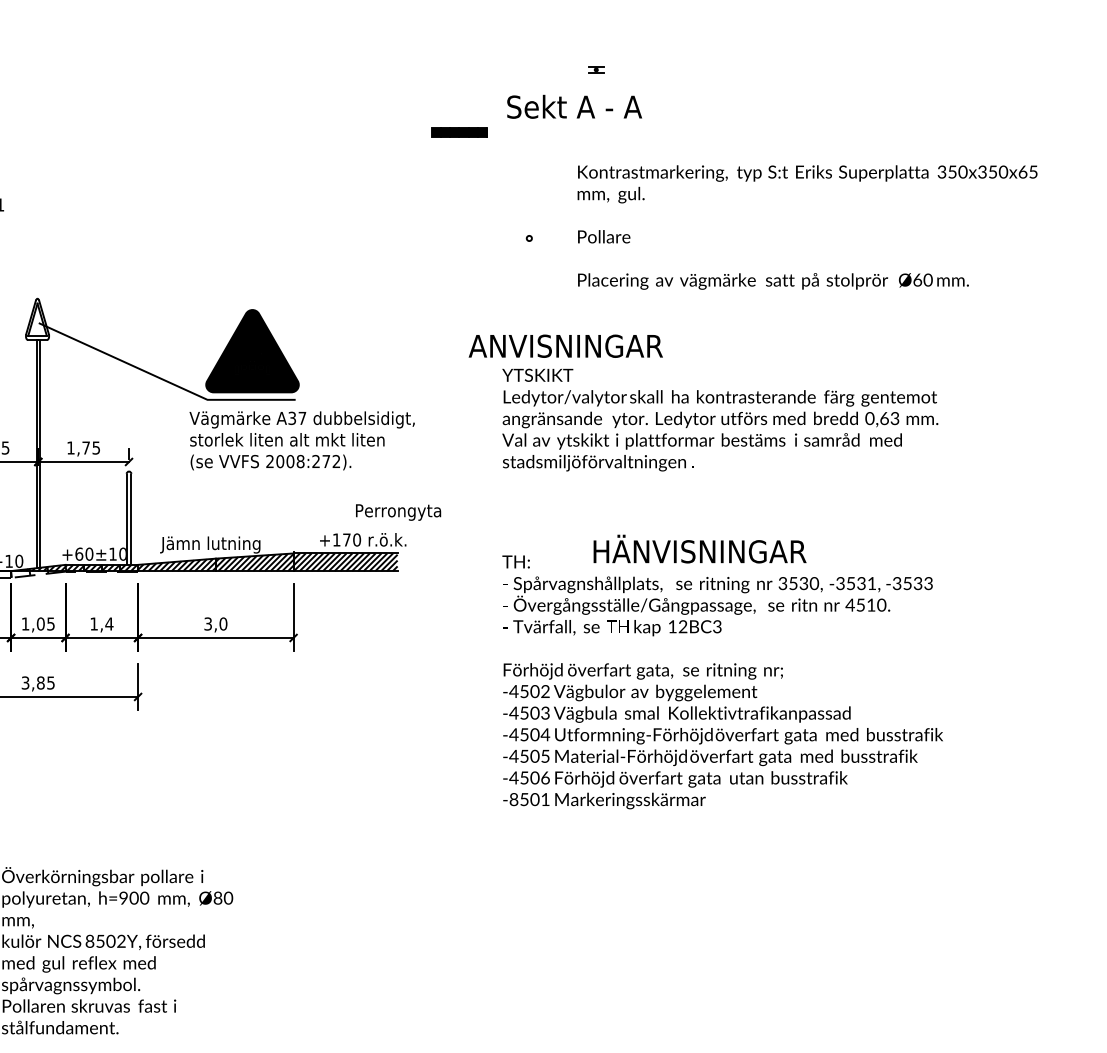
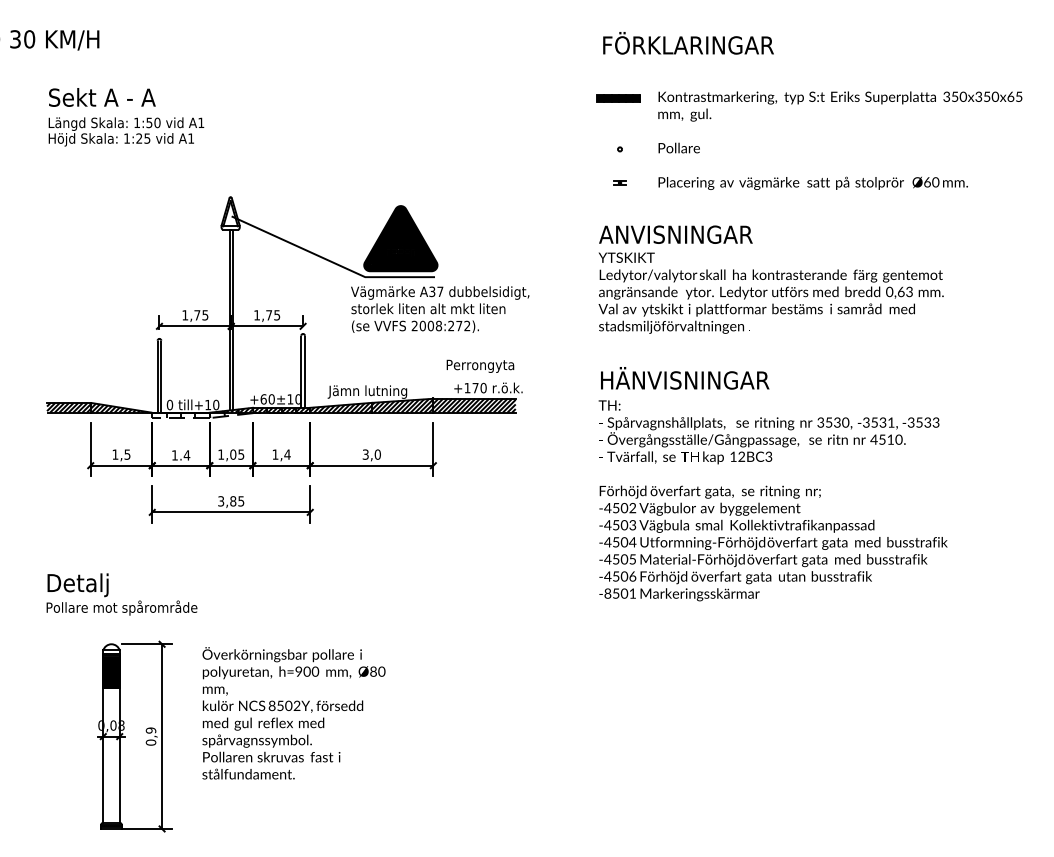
part: (595, 69) -> (619, 182), moved
text: (614, 104) -> (687, 43), Sekt A - A -> FÖRKLARINGAR
part: (459, 132) -> (618, 98), moved
text: (565, 345) -> (675, 234), moved
text: (398, 511) -> (480, 365), moved
text: (700, 549) -> (685, 378), moved

